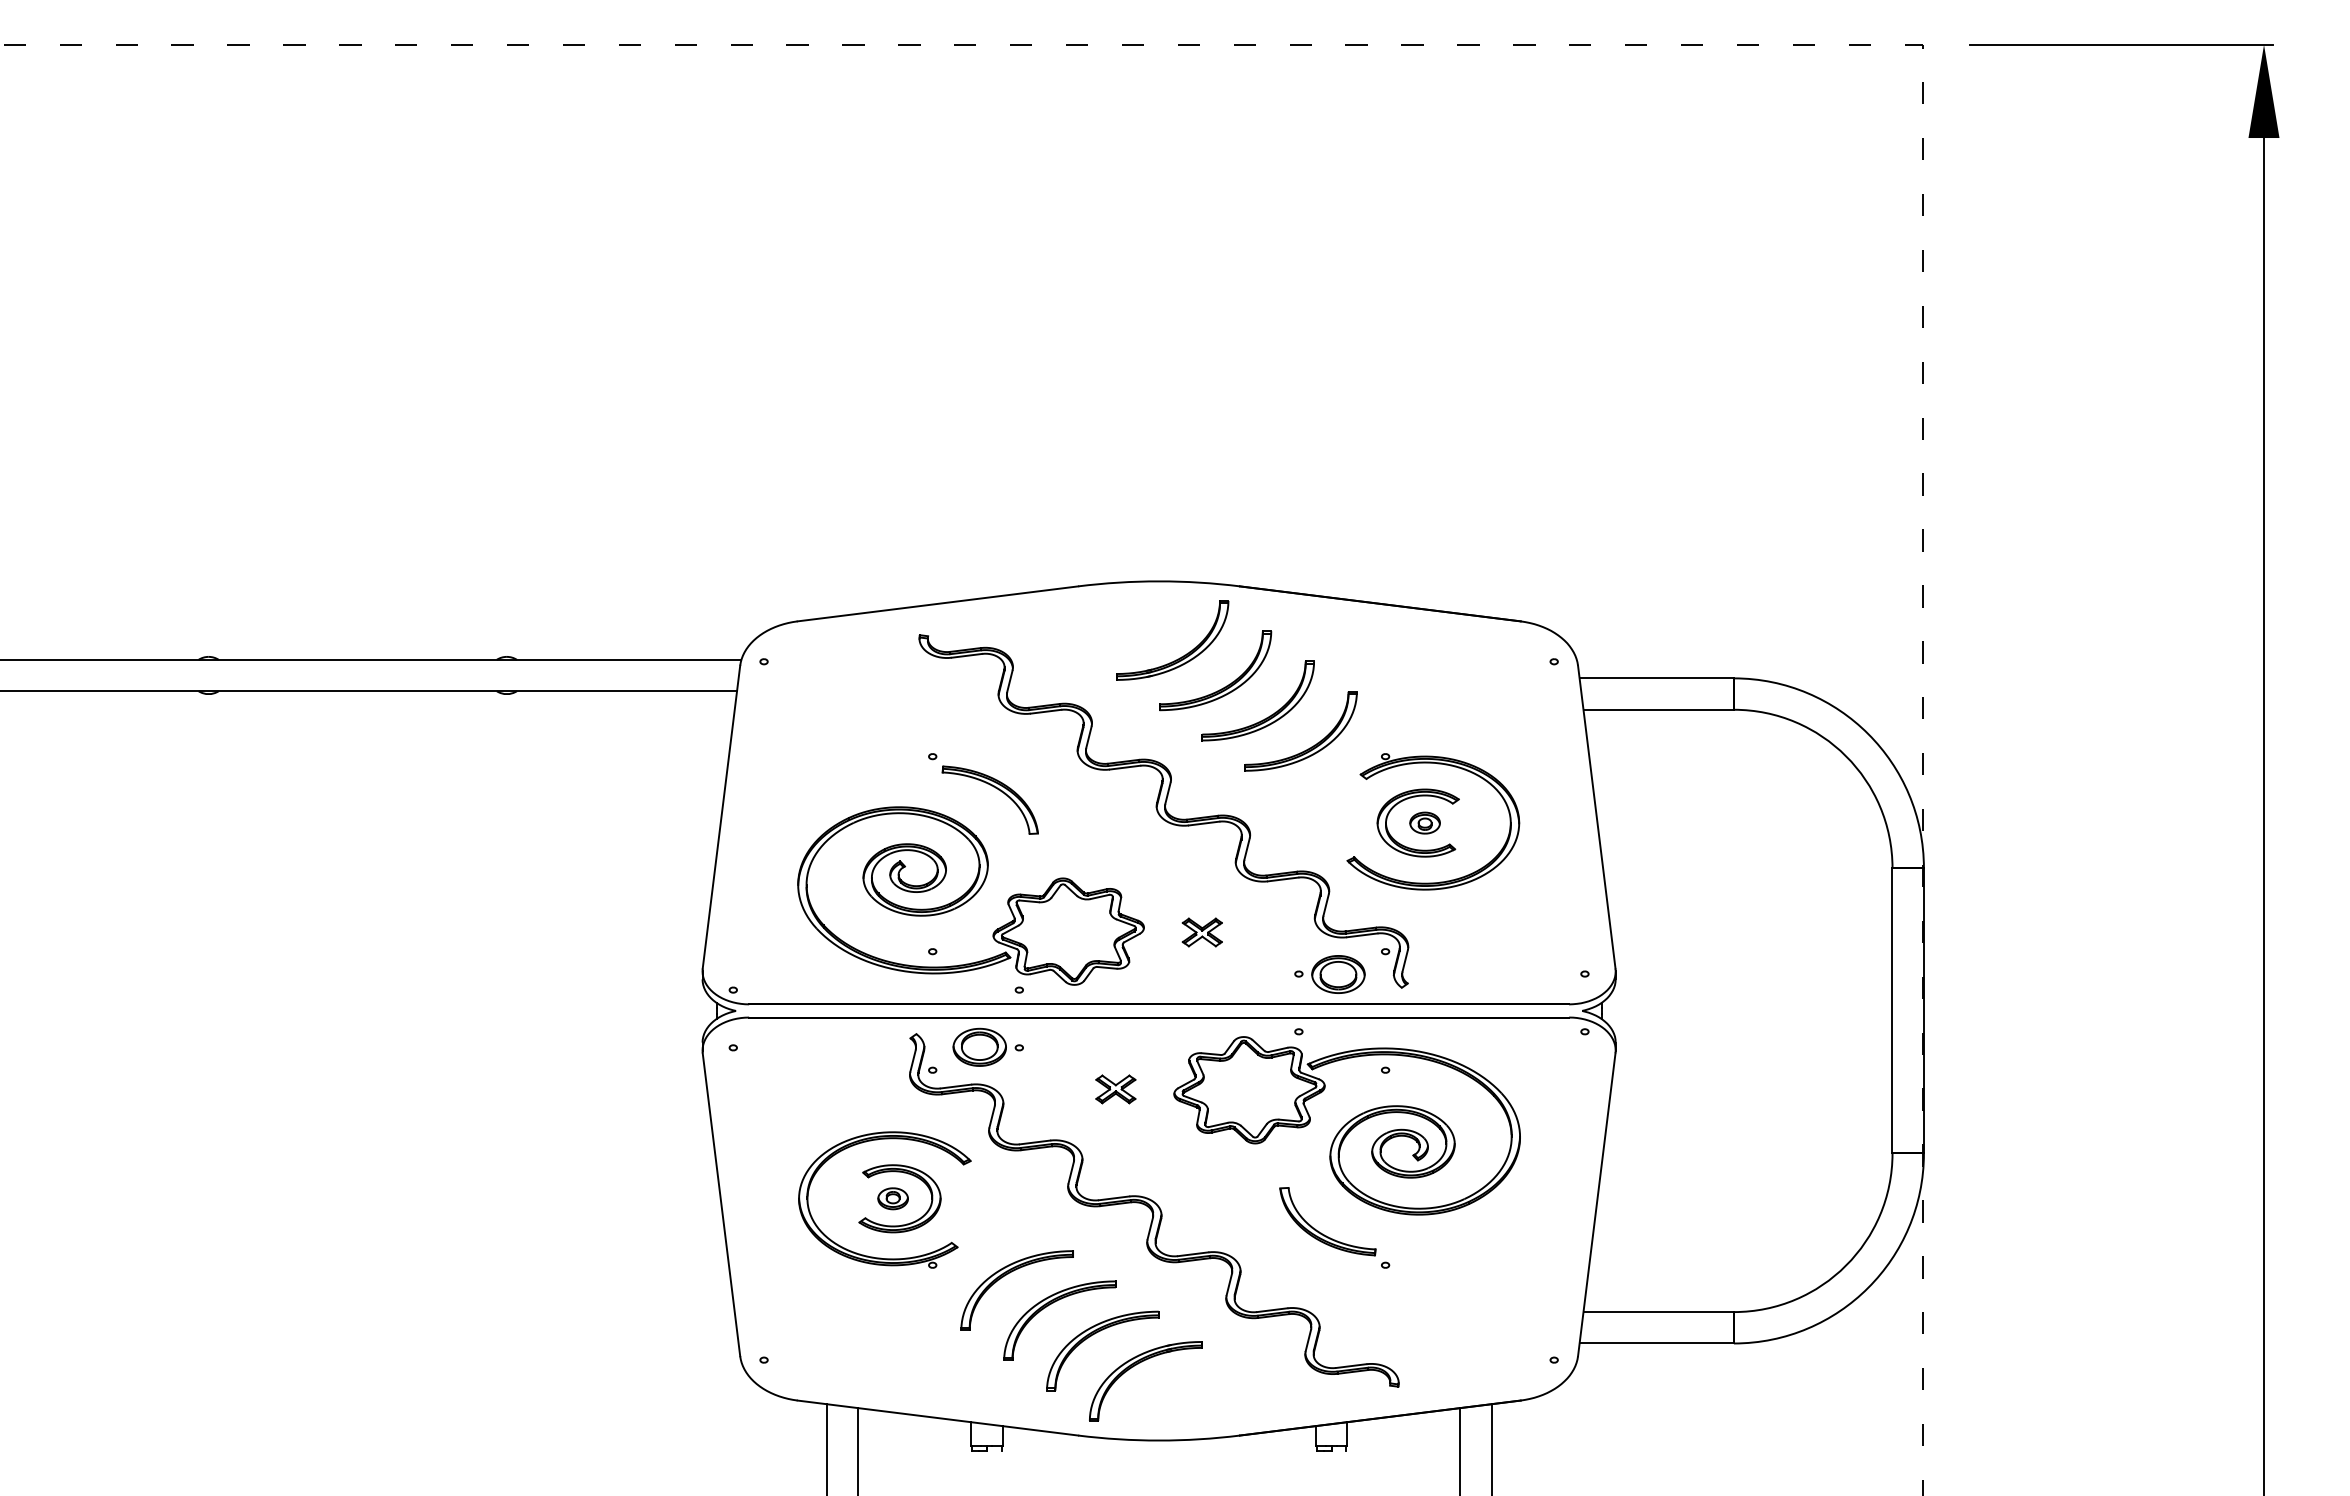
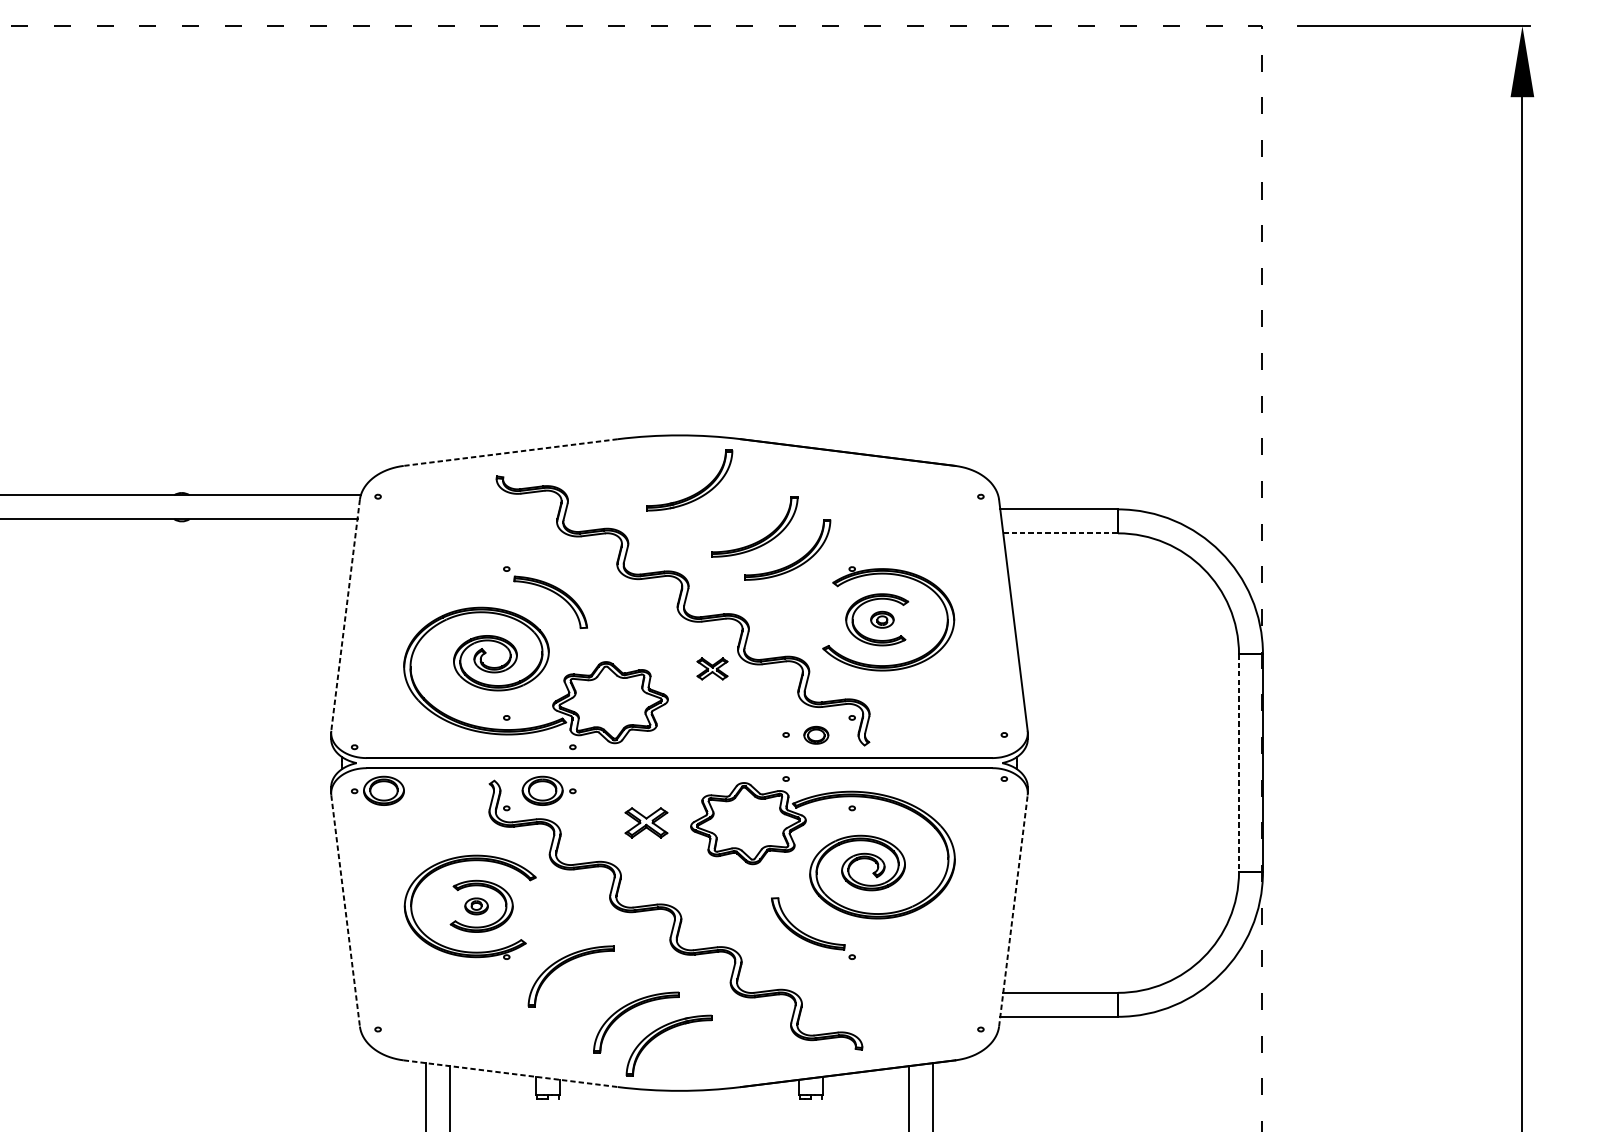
line: (937, 603) -> (510, 452), solid -> dashed
part: (1226, 685) -> (730, 514), removed
line: (1659, 709) -> (1061, 533), solid -> dashed
line: (721, 817) -> (345, 615), solid -> dashed
part: (1201, 932) -> (711, 668), moved
part: (1338, 974) -> (816, 735), size x0.6
line: (1892, 1010) -> (1238, 762), solid -> dashed
part: (771, 1046) -> (383, 790), added
part: (1115, 1089) -> (646, 823), size x1.4
line: (721, 1204) -> (345, 910), solid -> dashed
line: (1596, 1204) -> (1013, 910), solid -> dashed
part: (1048, 1306) -> (595, 988), removed
line: (938, 1418) -> (511, 1074), solid -> dashed

